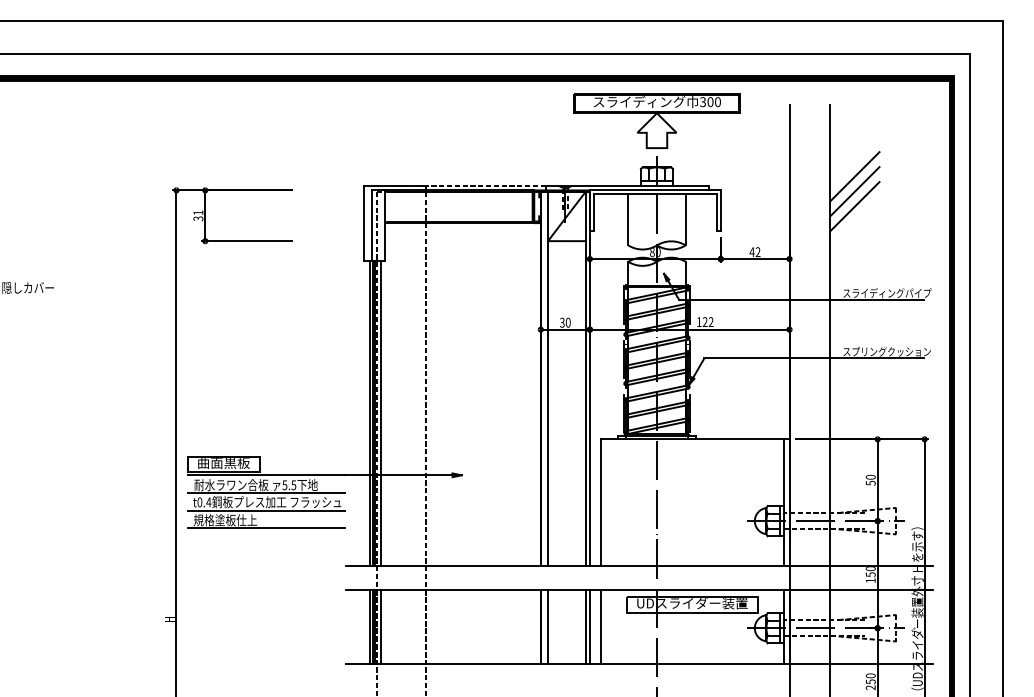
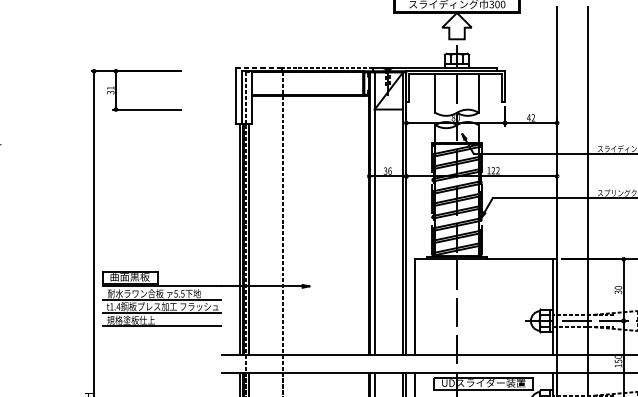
line: (854, 176) -> (606, 60), removed
line: (394, 185) -> (258, 67), solid -> dashed
line: (854, 191) -> (606, 72), removed
line: (854, 206) -> (606, 83), removed
text: (568, 322) -> (390, 170), 30 -> 36
text: (869, 483) -> (617, 292), 50 -> 30
text: (199, 502) -> (111, 306), t0.4 -> t1.4

